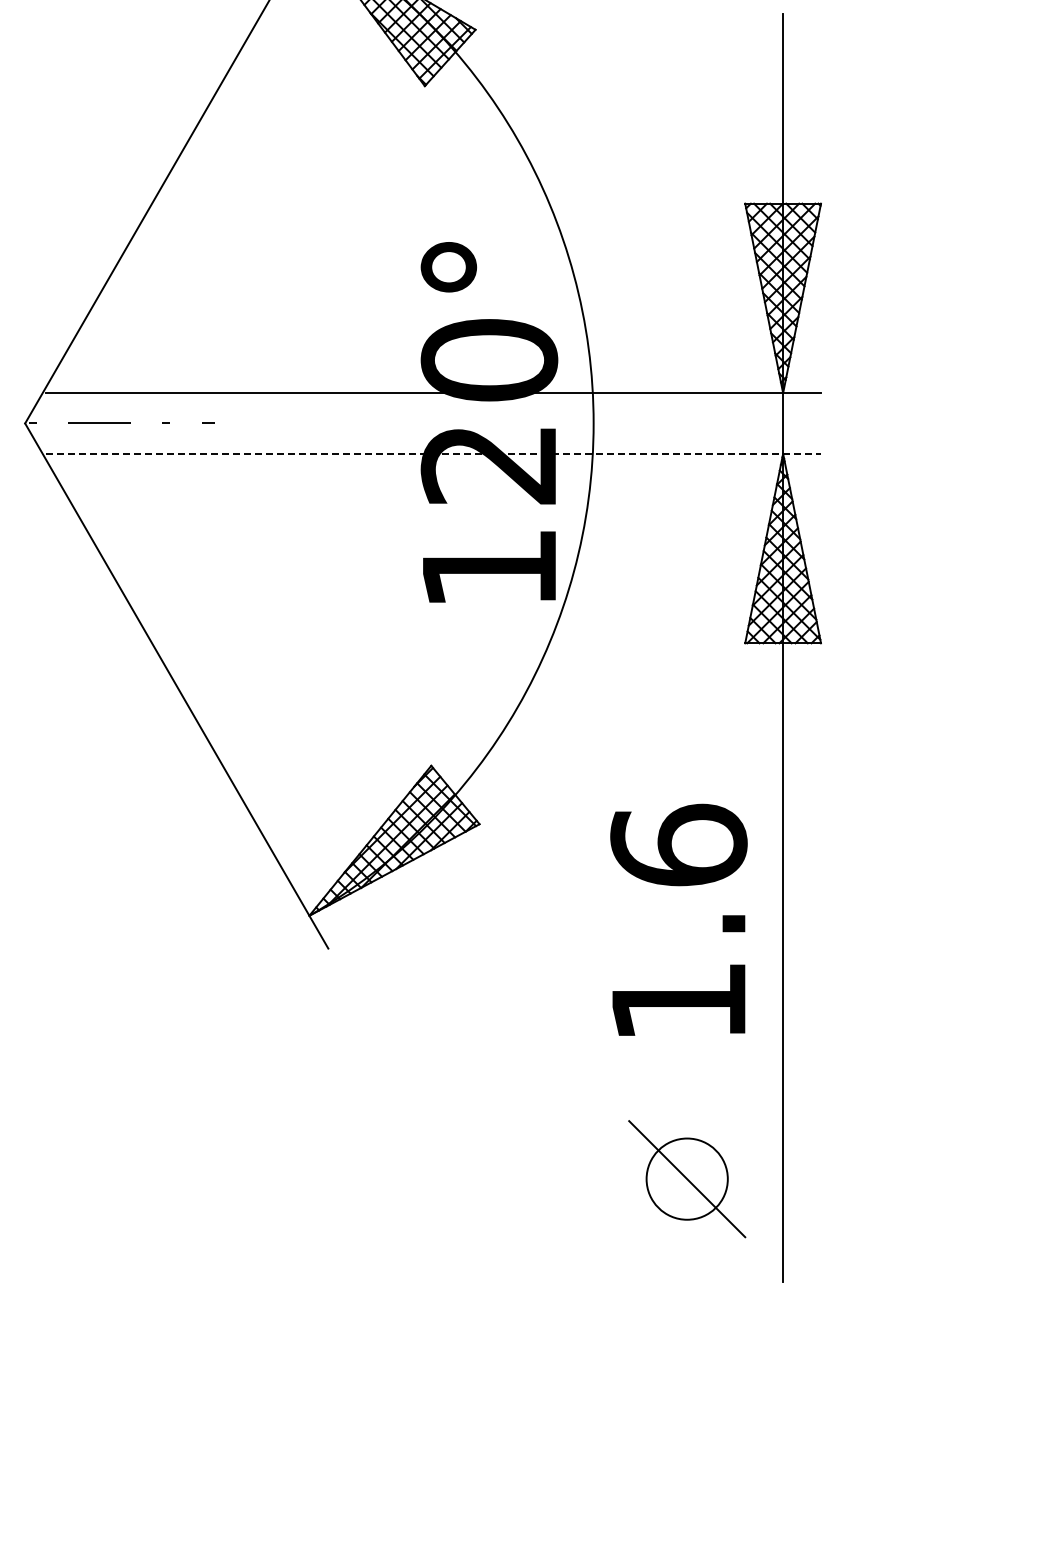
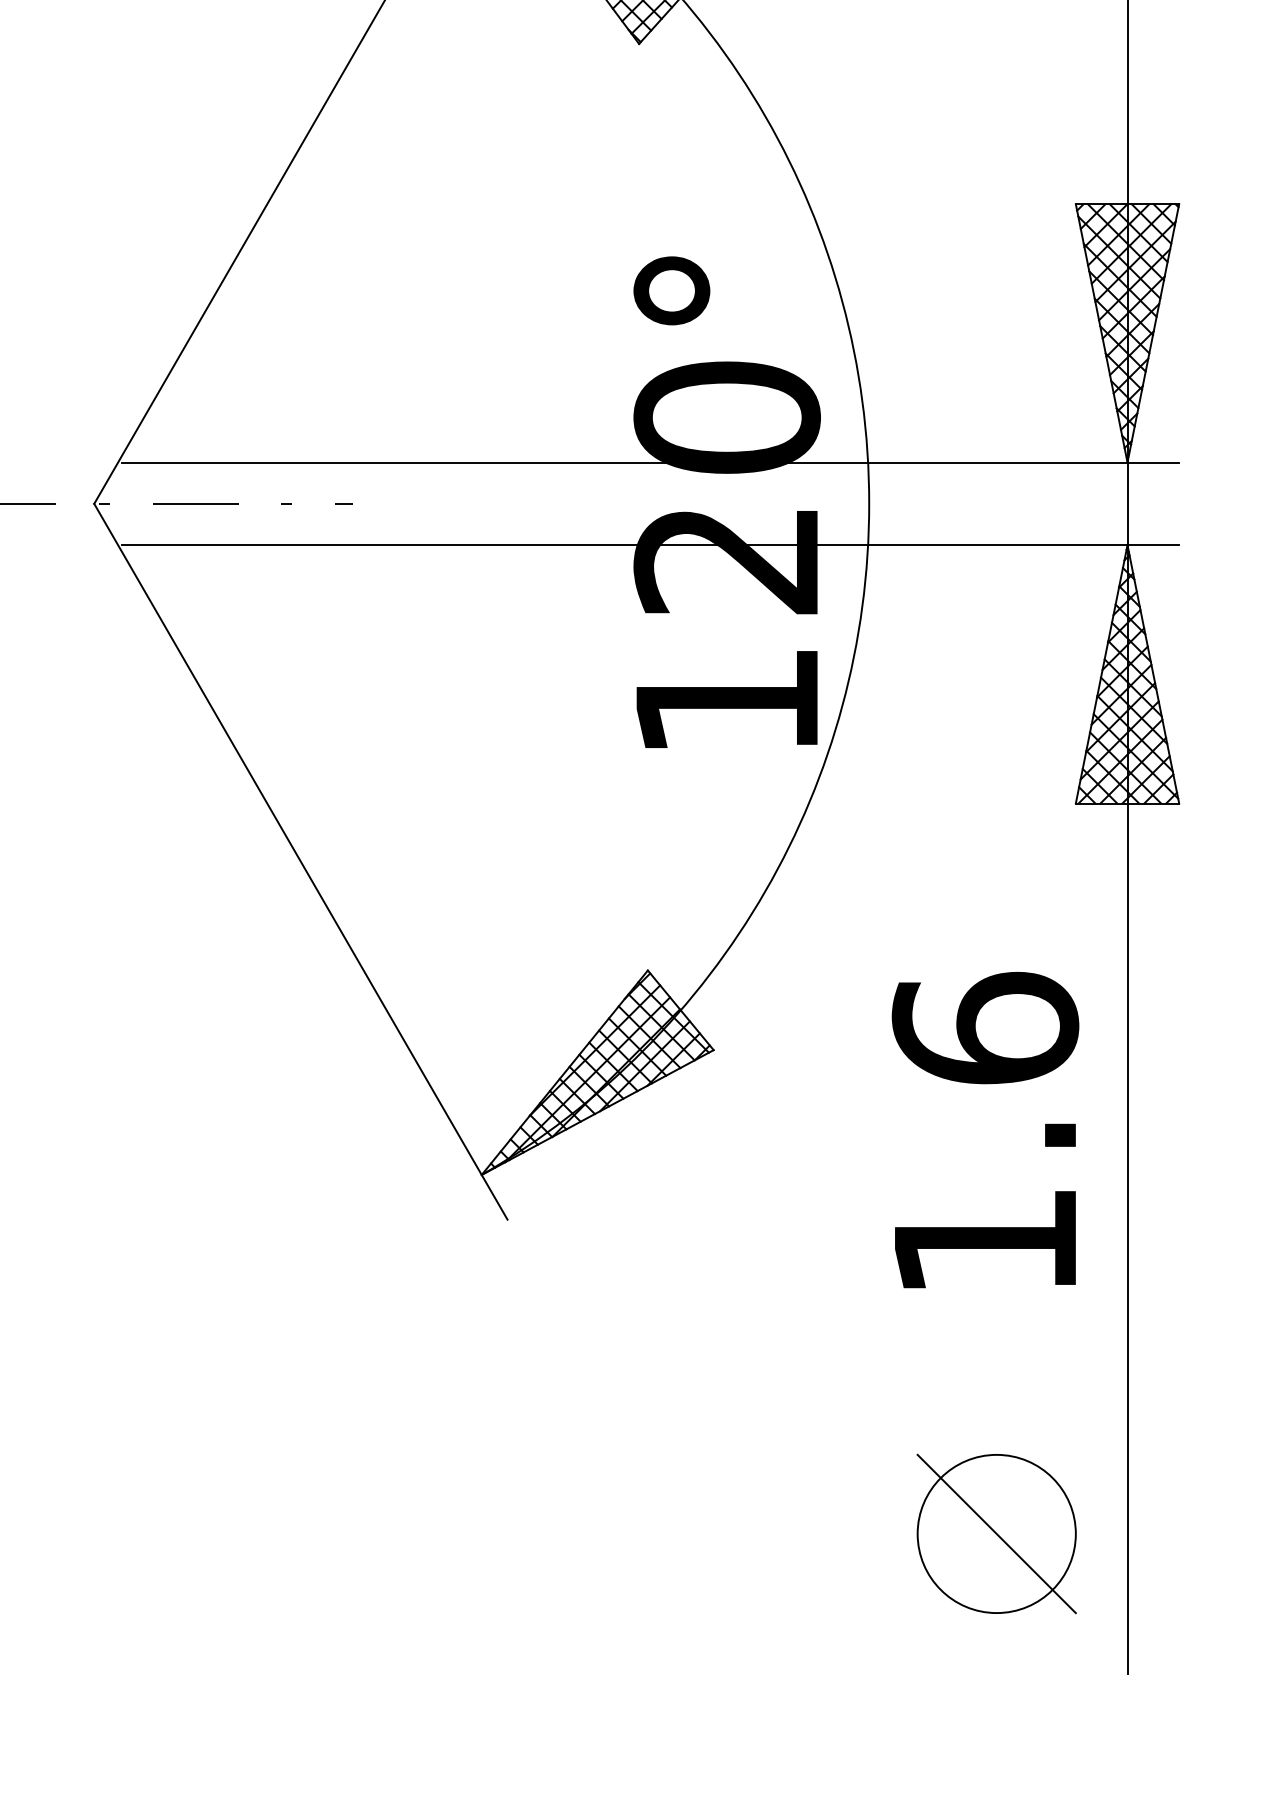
line: (433, 453) -> (650, 544), dashed -> solid
text: (678, 919) -> (984, 1129), moved
circle: (687, 1179) -> (997, 1534), size x1.43

